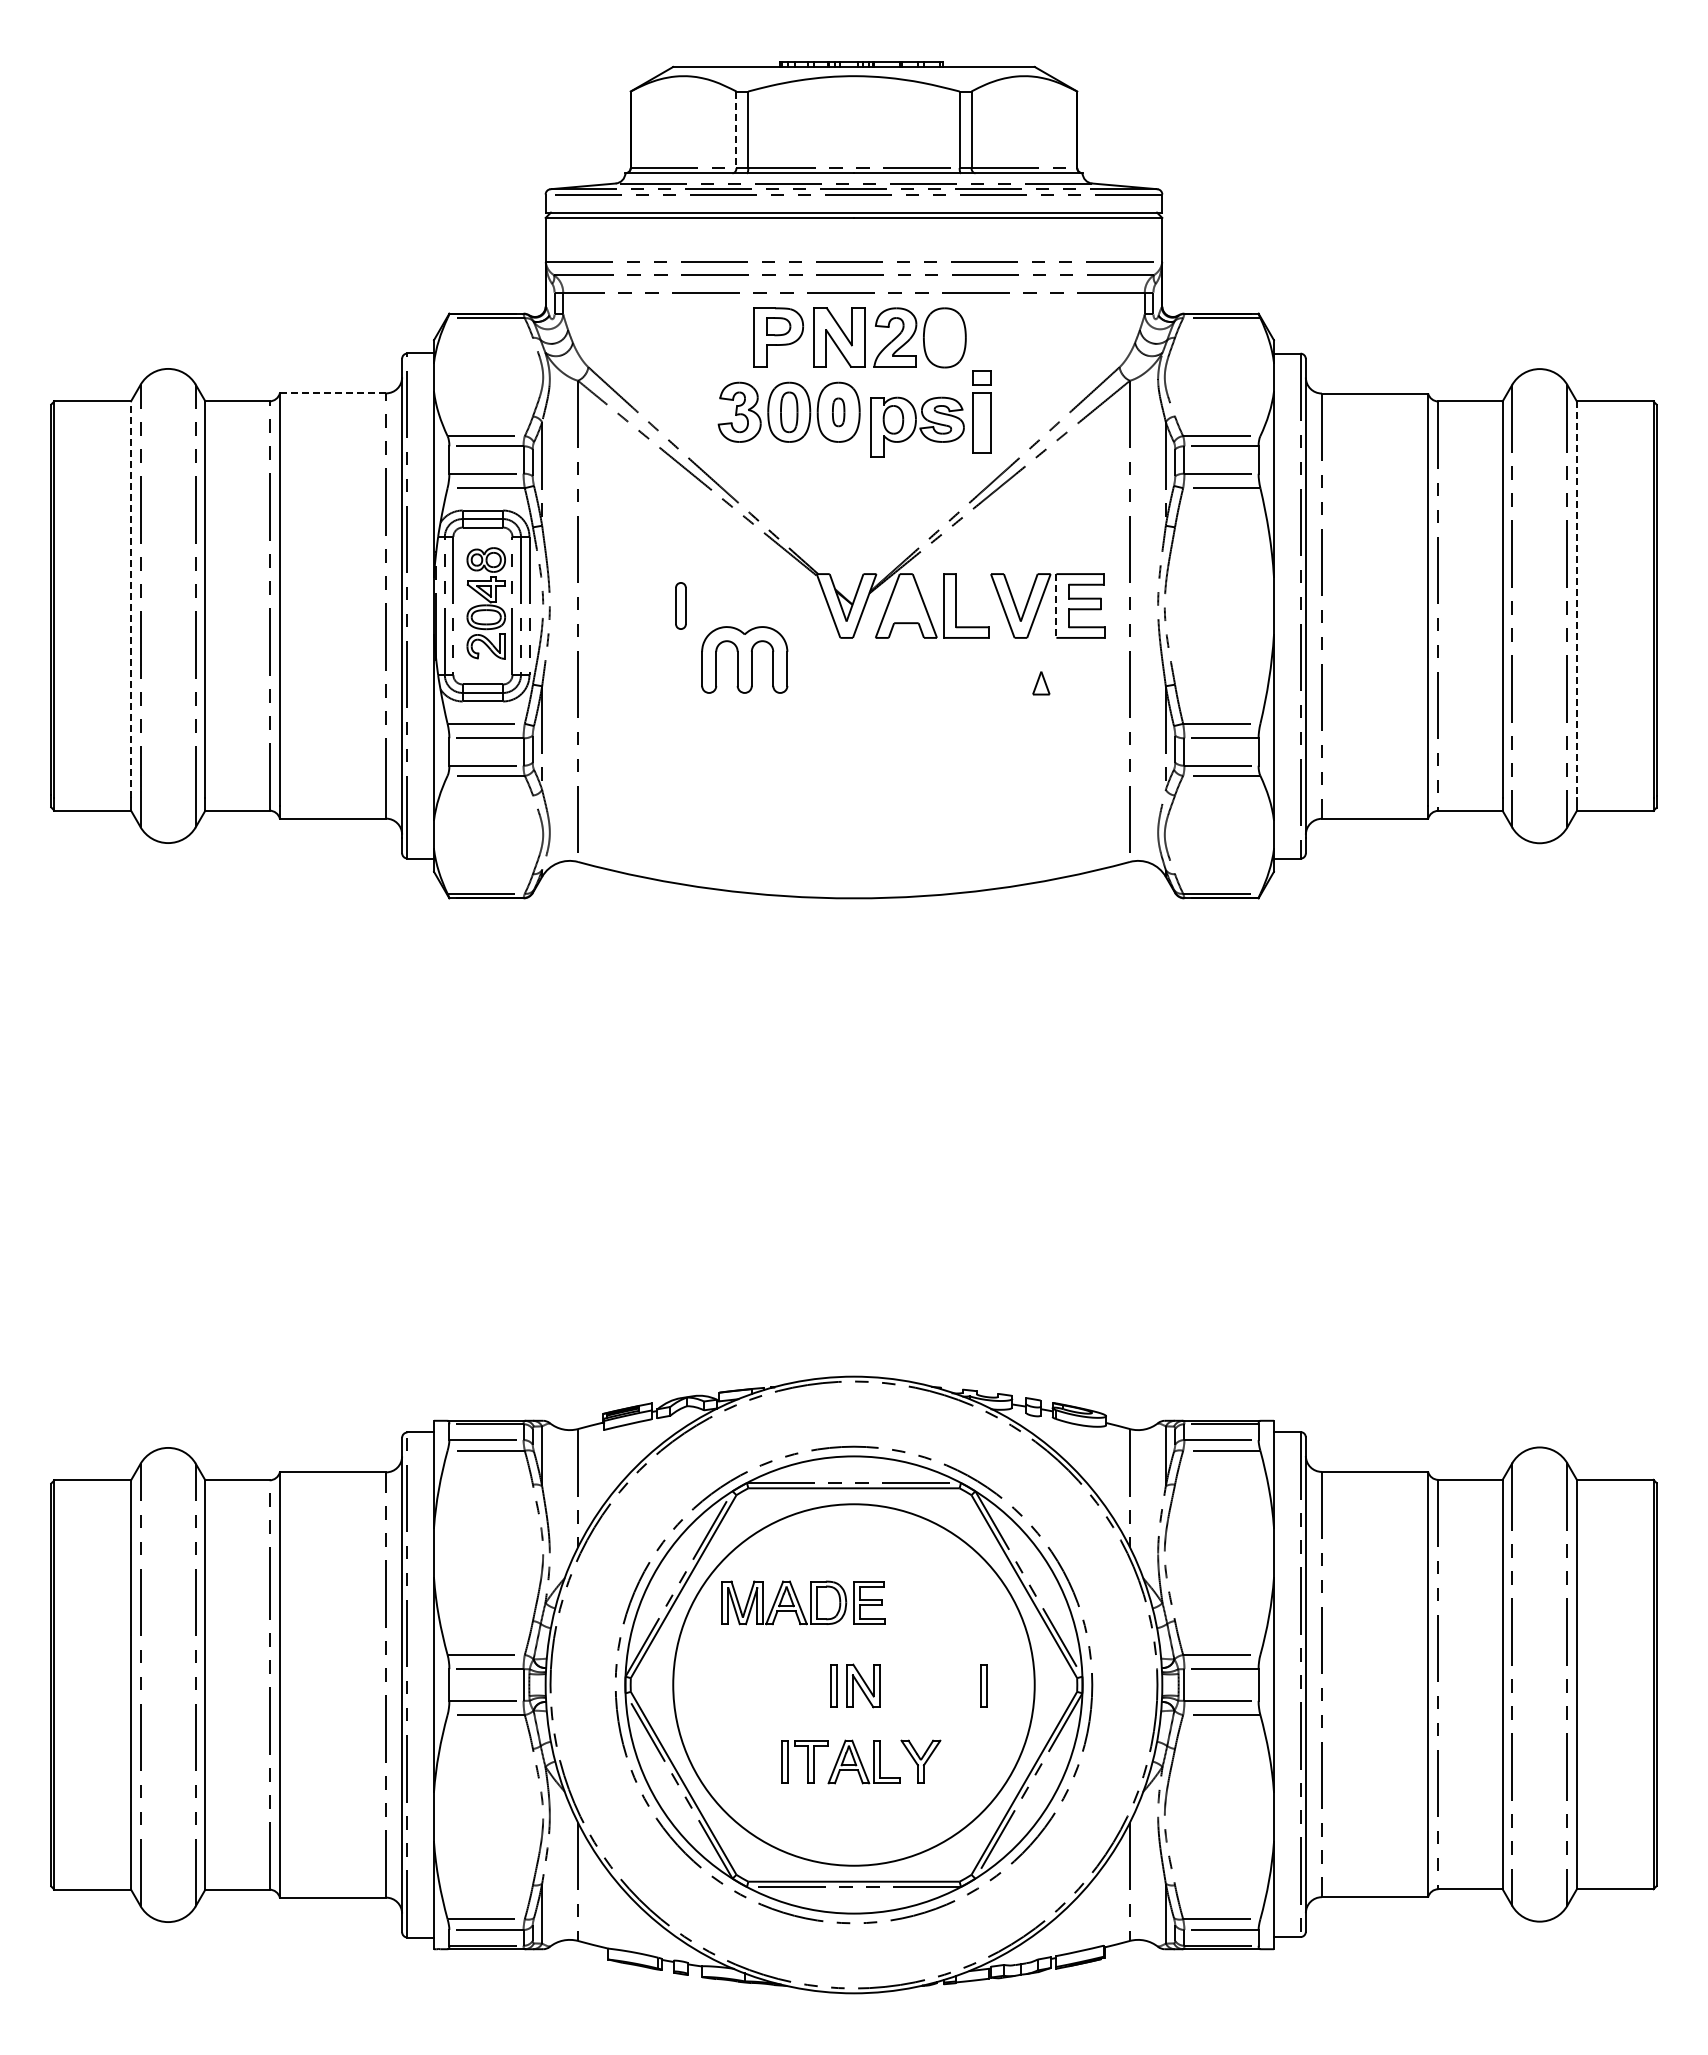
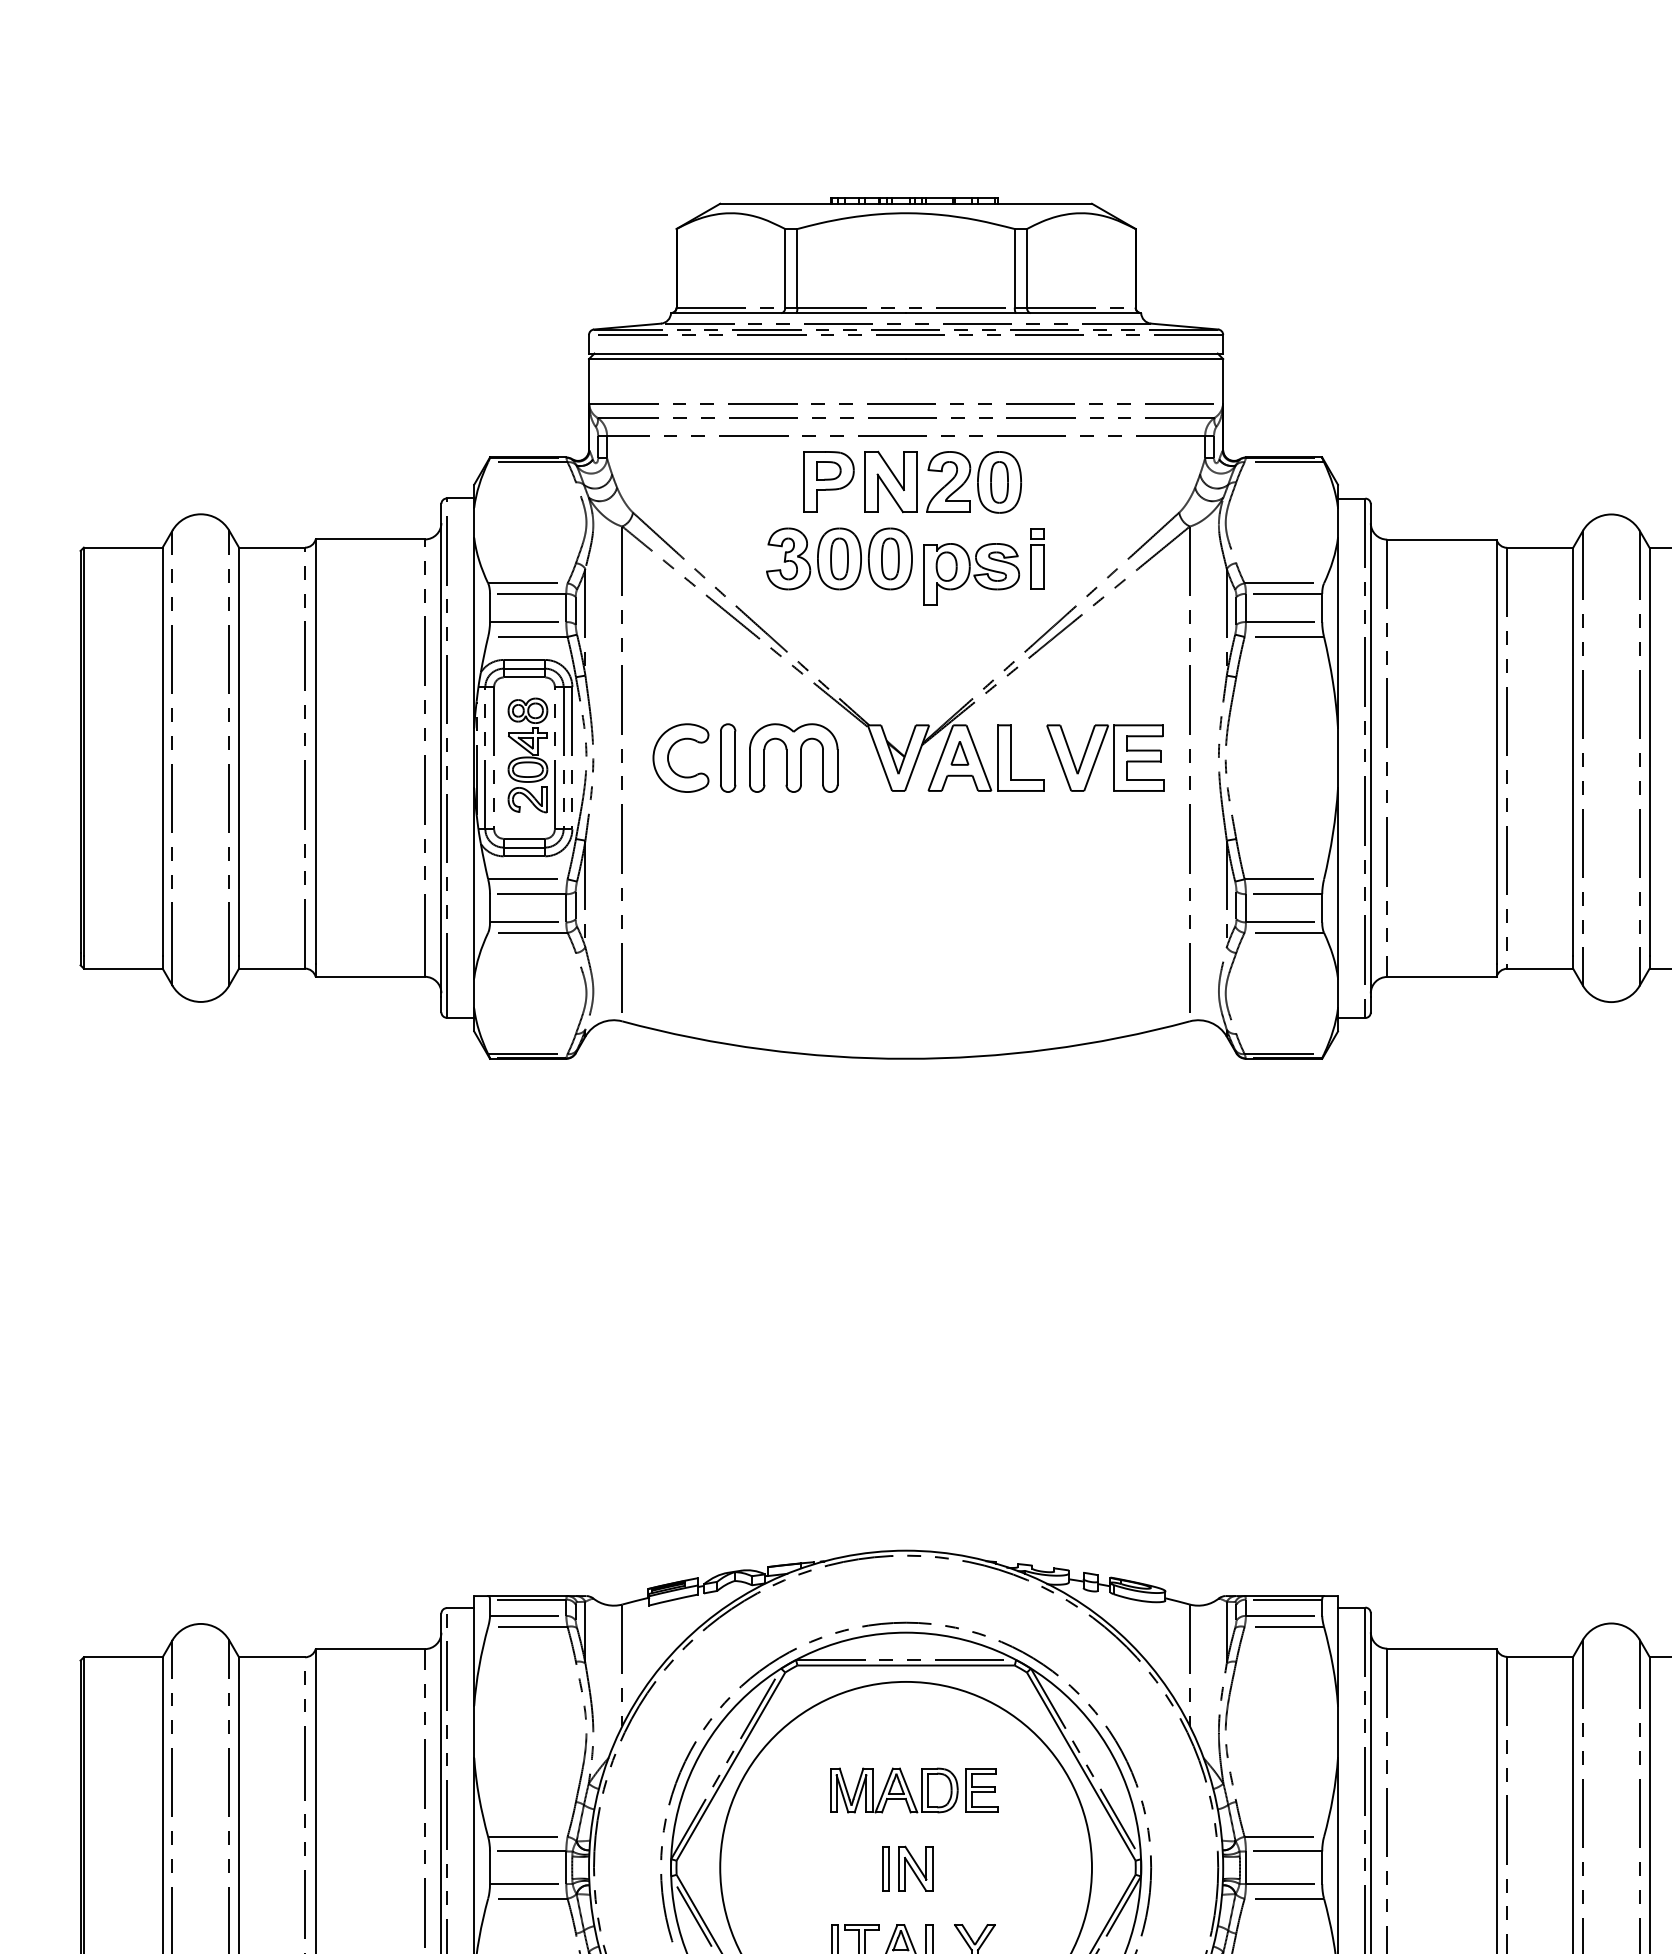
line: (736, 130) -> (785, 269), dashed -> solid
part: (944, 337) -> (999, 482), added
line: (332, 393) -> (369, 539), dashed -> solid
part: (981, 411) -> (1037, 558), size x0.71
part: (838, 412) -> (890, 559), size x1.43
line: (131, 599) -> (163, 751), dashed -> solid
line: (1576, 600) -> (1649, 752), dashed -> solid
part: (623, 605) -> (669, 757), added
part: (680, 605) -> (727, 757), size x1.43
line: (1056, 606) -> (1114, 758), dashed -> solid
part: (744, 659) -> (793, 757), moved
part: (1041, 683) -> (960, 753), moved
part: (803, 1602) -> (913, 1790), moved
part: (983, 1685) -> (1039, 1868), removed

